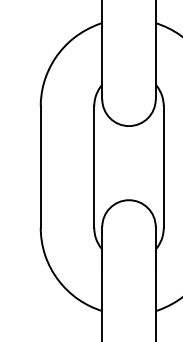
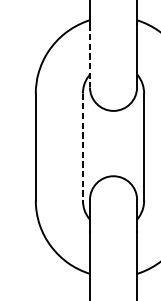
line: (102, 63) -> (90, 55), solid -> dashed
line: (94, 167) -> (83, 147), solid -> dashed

